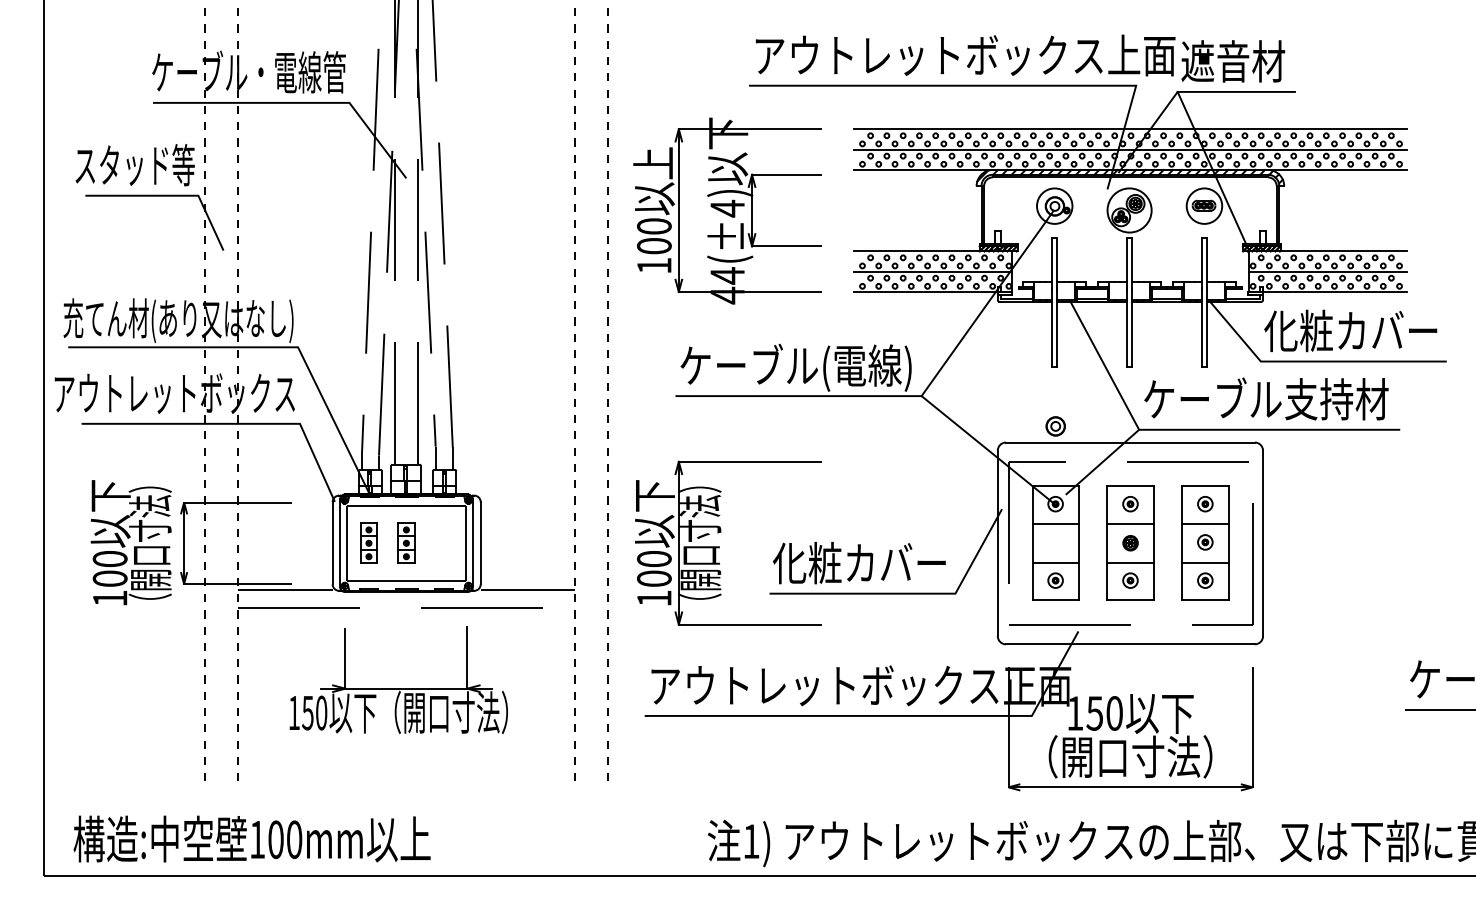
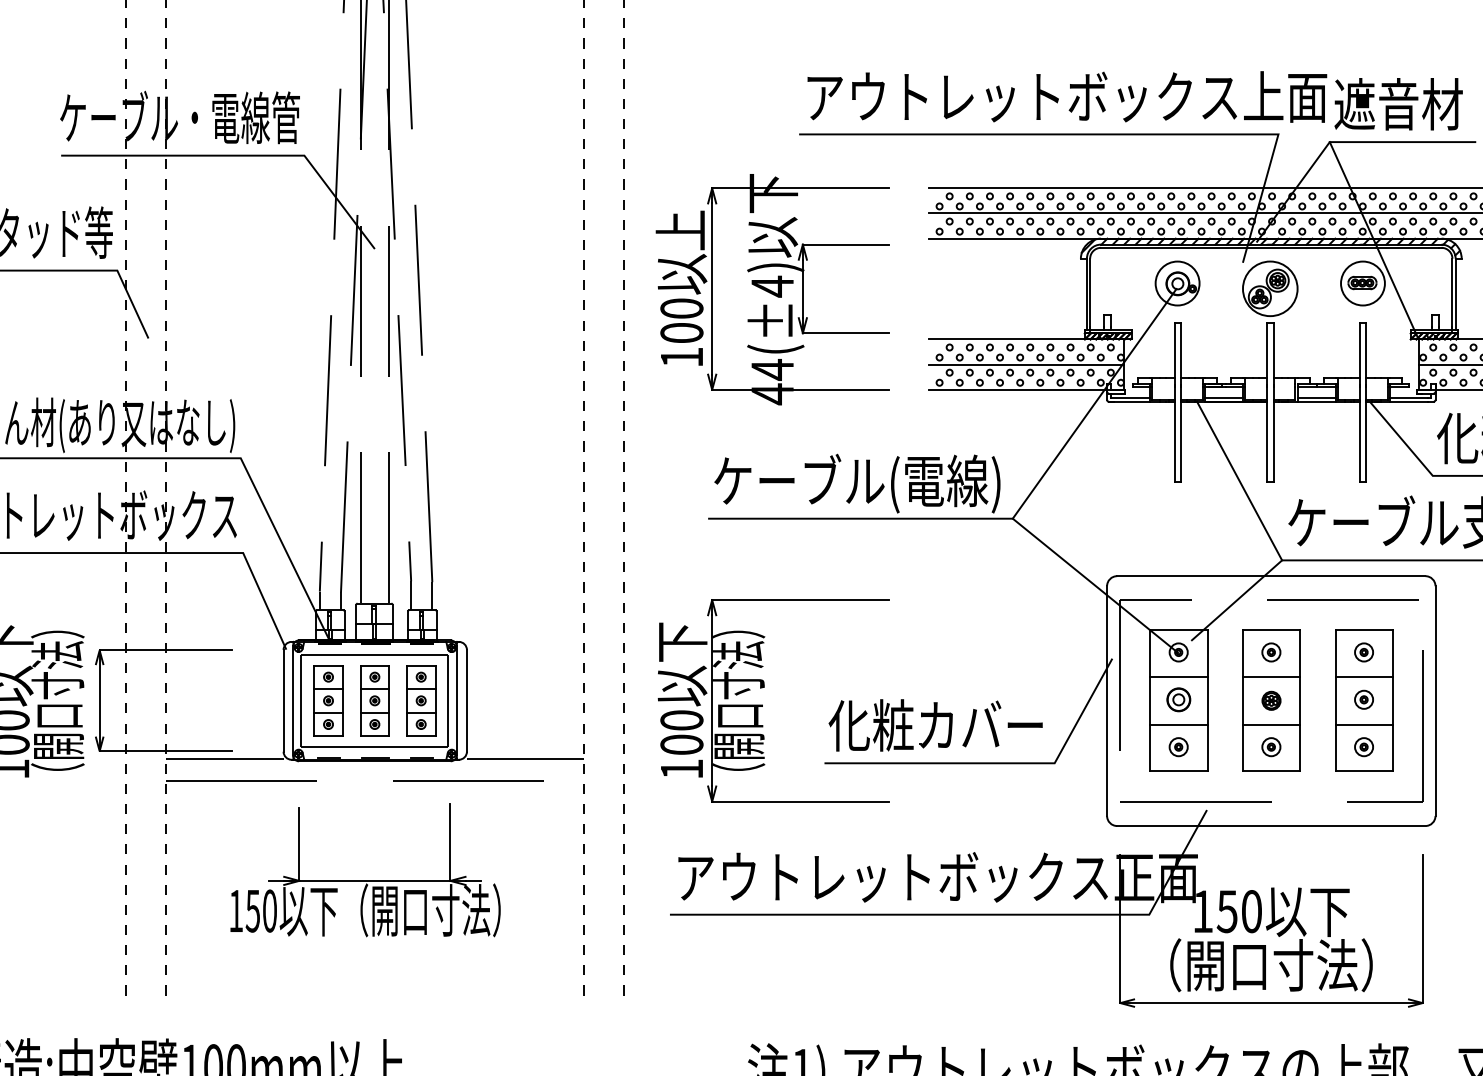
part: (1055, 426) -> (1178, 699), moved
part: (368, 543) -> (327, 701), size x1.43
part: (406, 543) -> (375, 701), size x1.43
part: (443, 543) -> (420, 701), added

